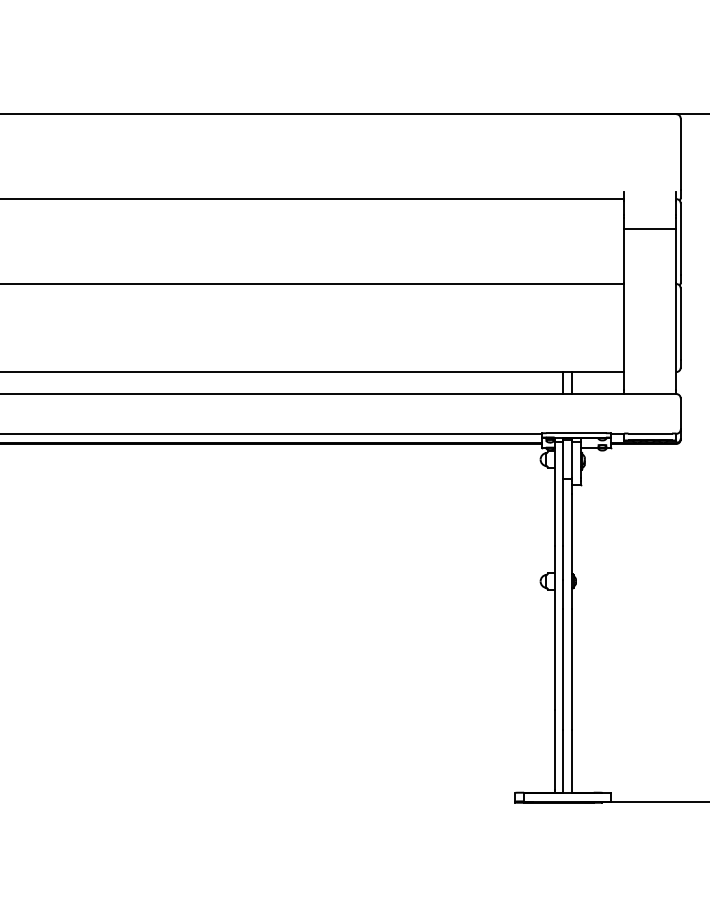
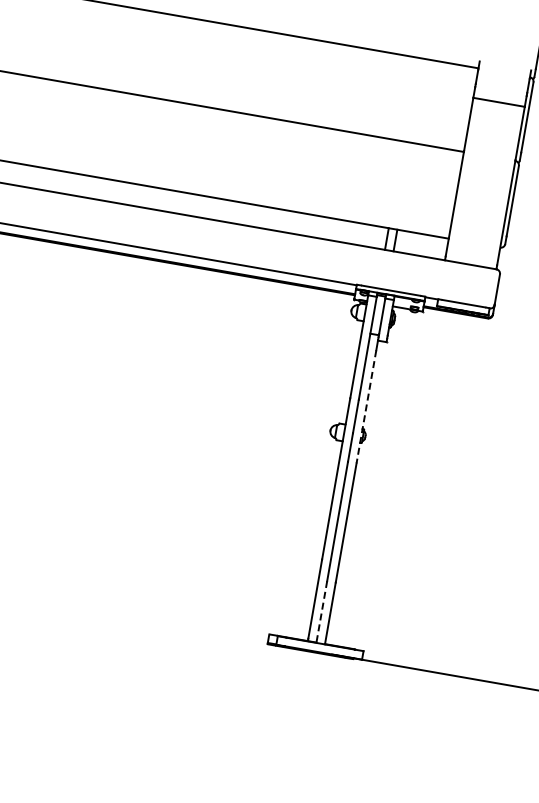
line: (571, 552) -> (365, 407), solid -> dashed
line: (563, 762) -> (321, 612), solid -> dashed

